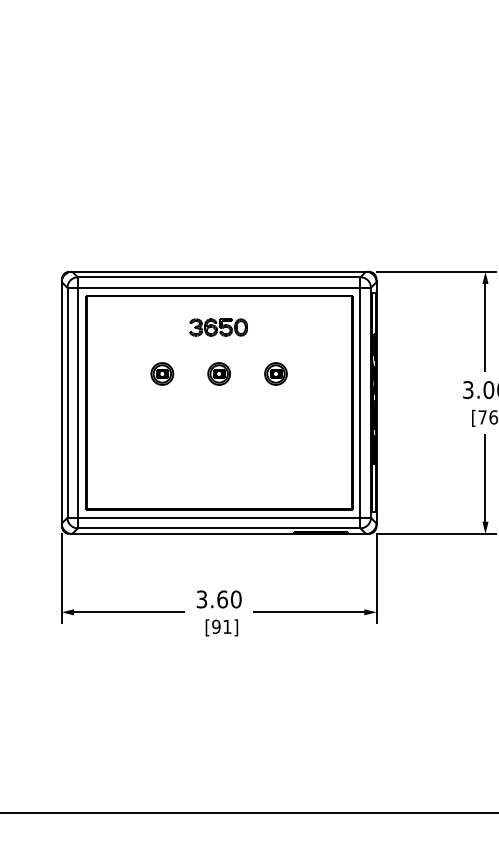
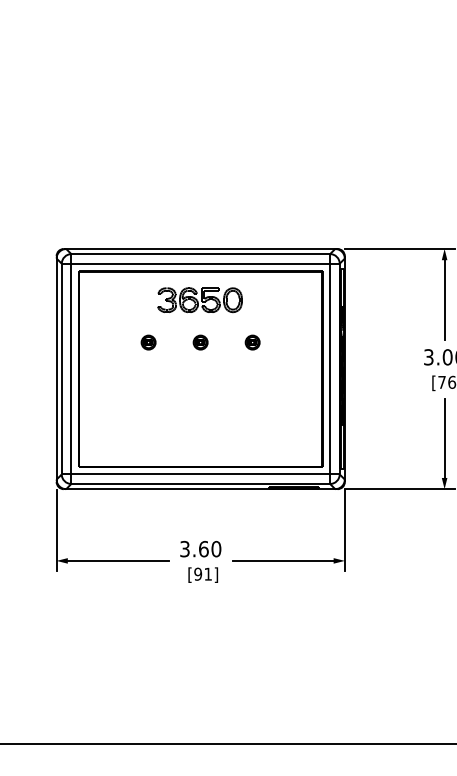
part: (218, 326) -> (200, 299), size x1.6
part: (162, 373) -> (148, 342), size x0.7
part: (218, 373) -> (200, 342), size x0.7
part: (275, 373) -> (252, 342), size x0.7

